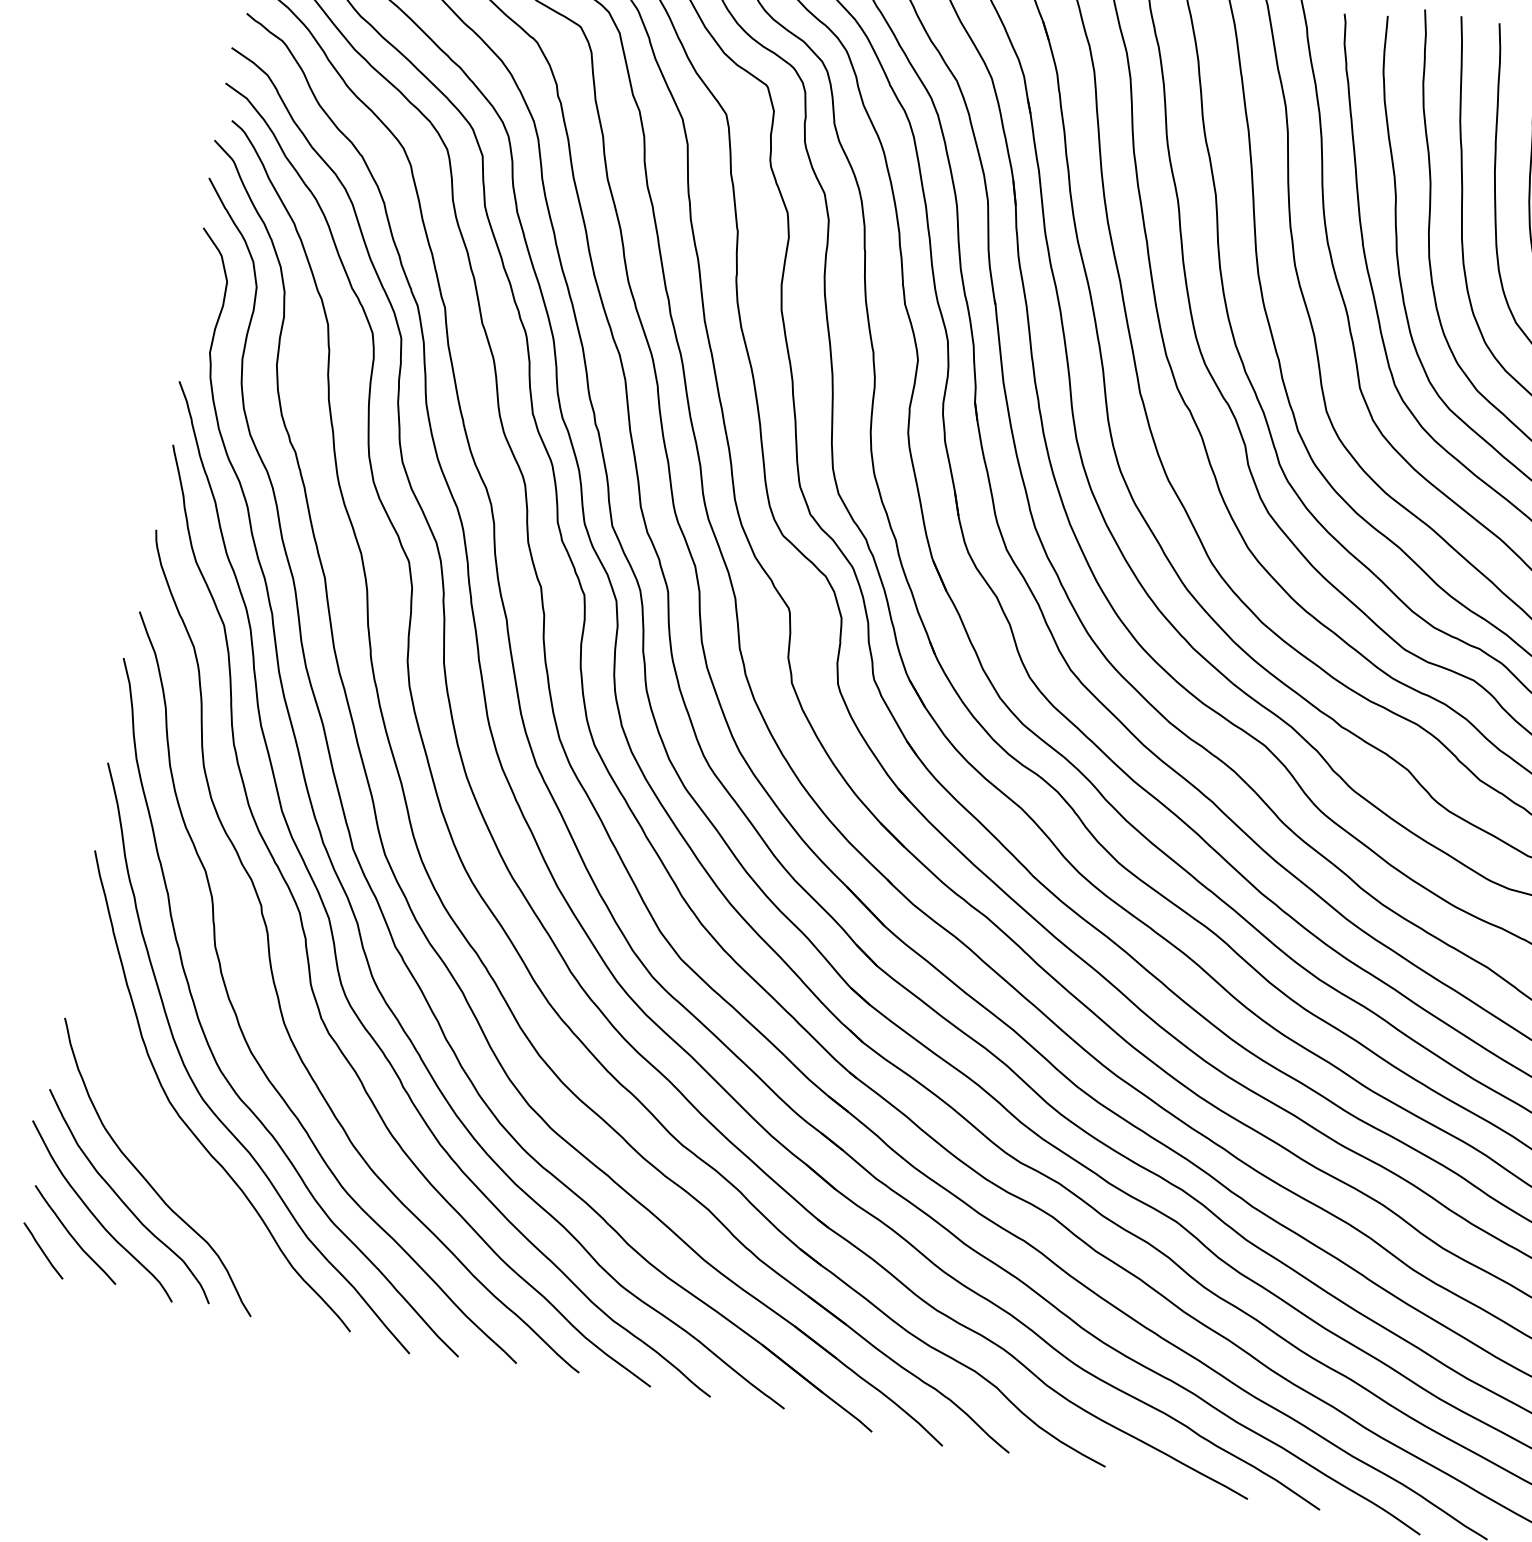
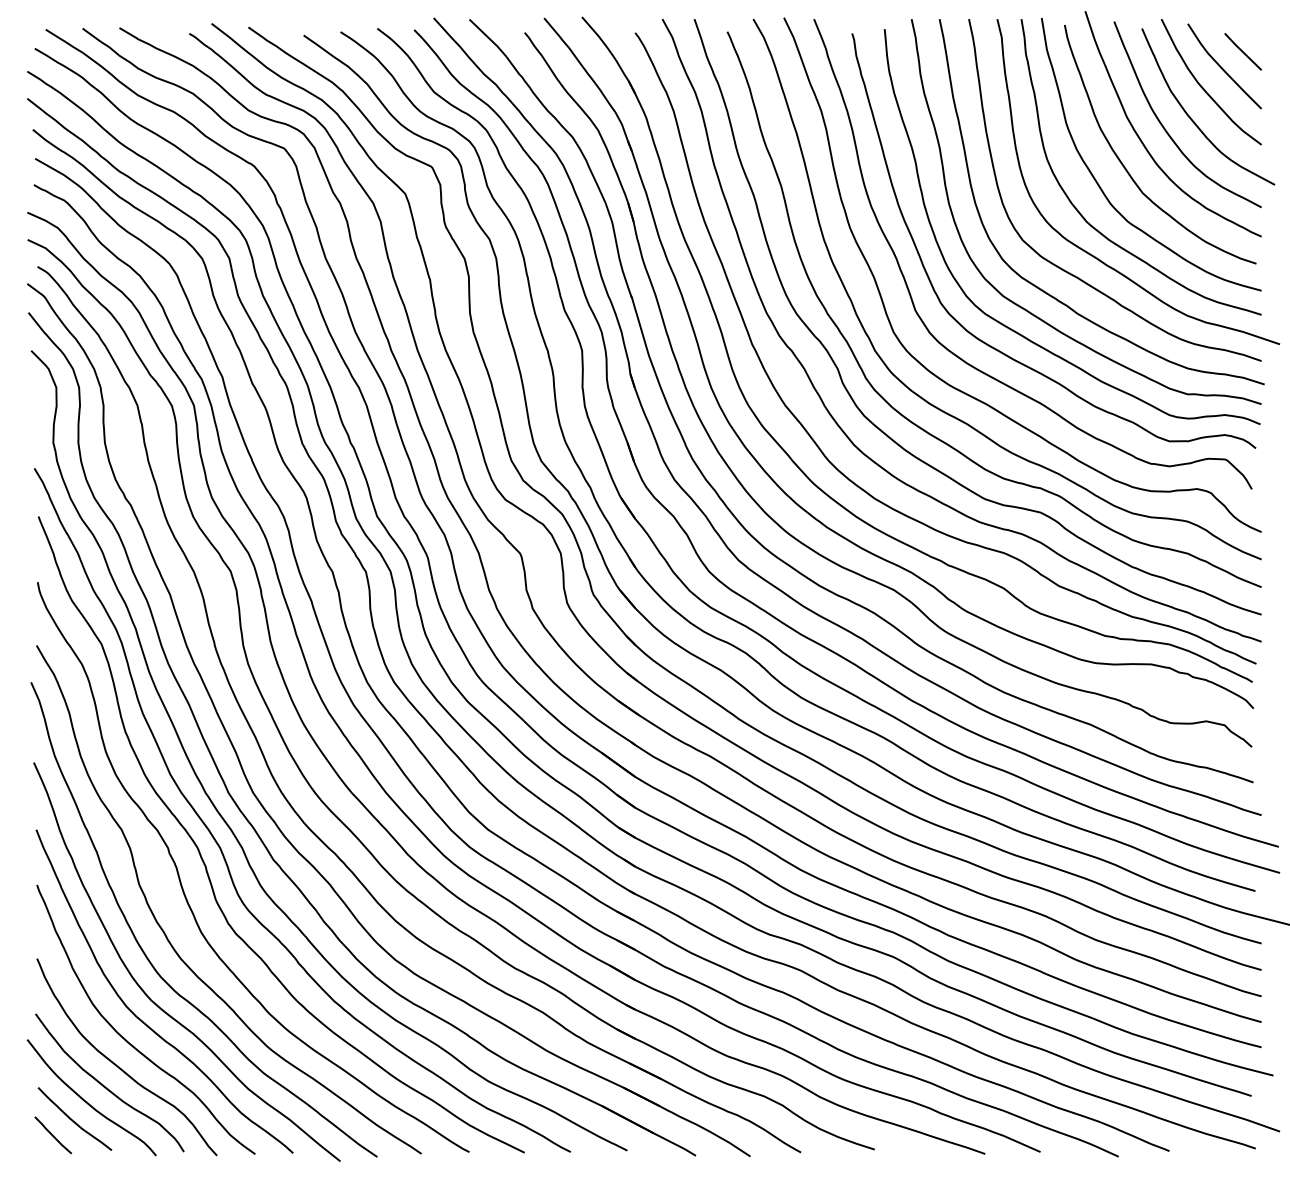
curve: (160, 1142) -> (125, 1038), added

